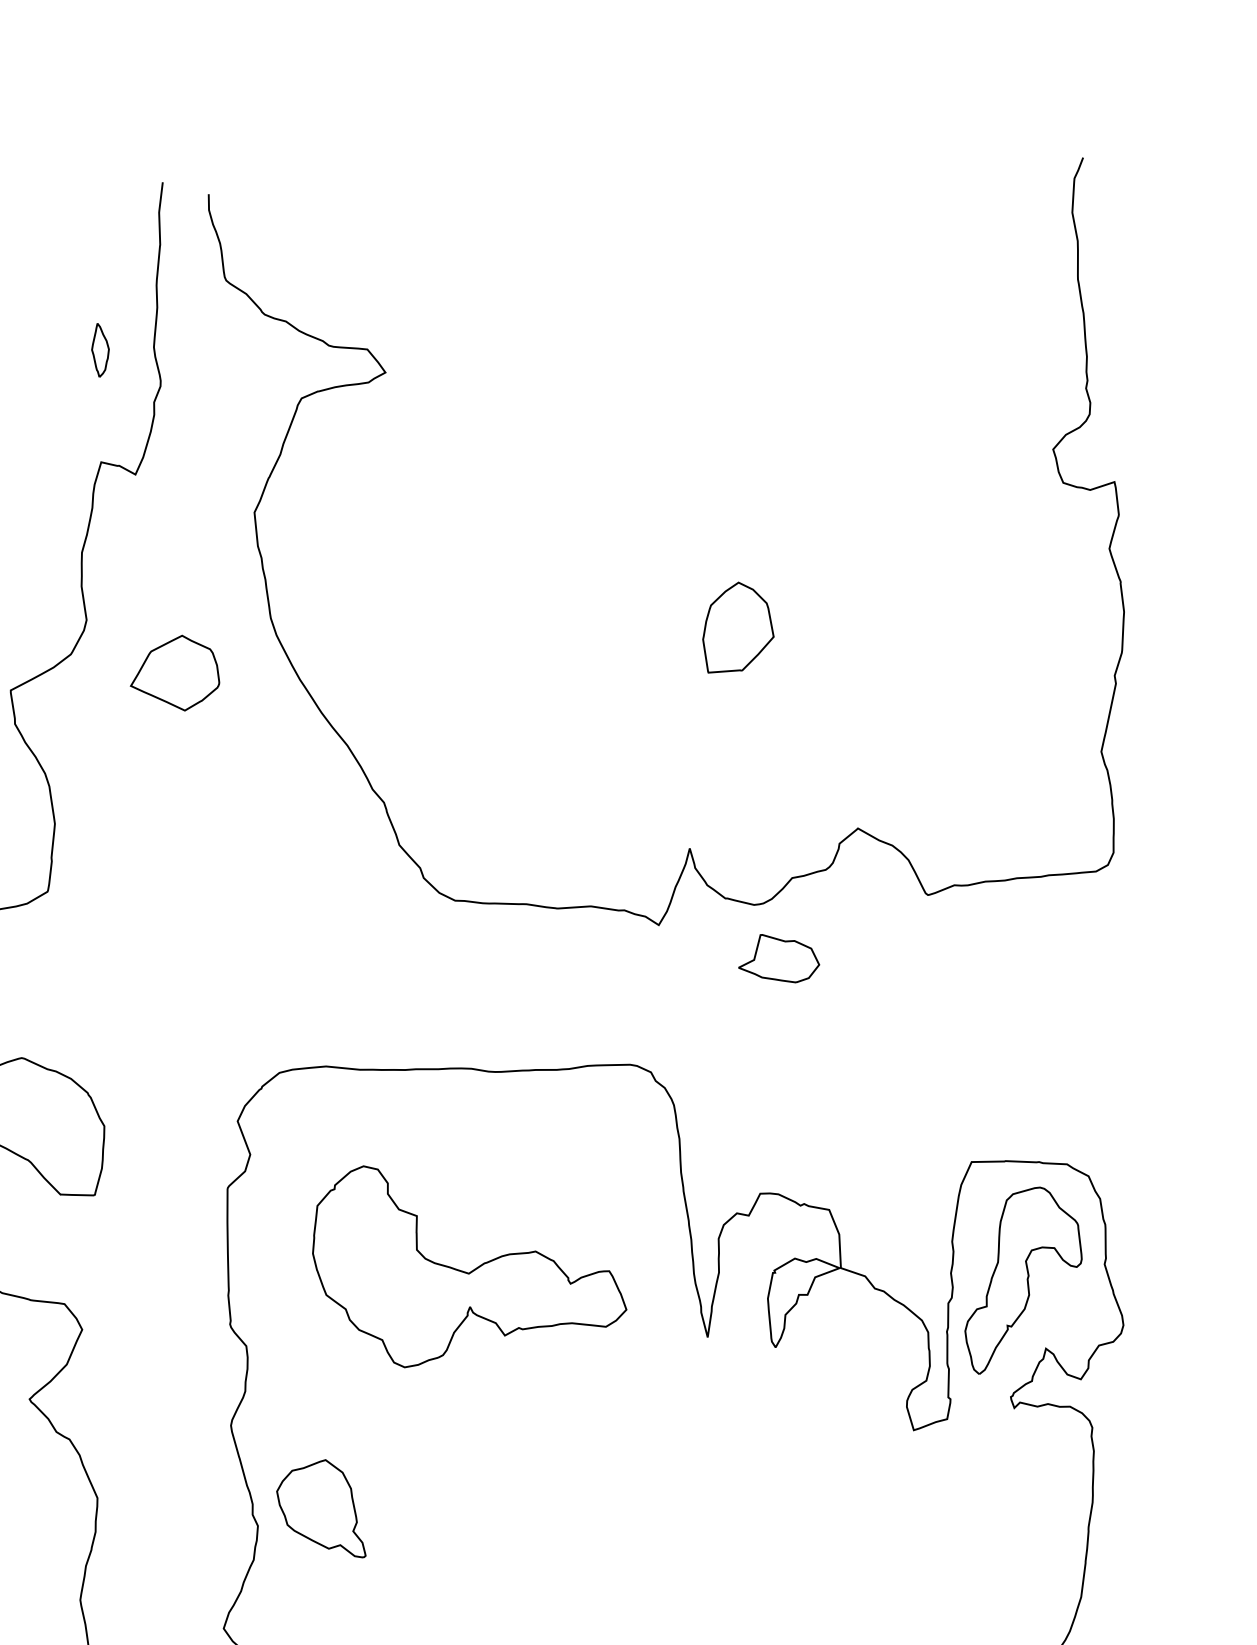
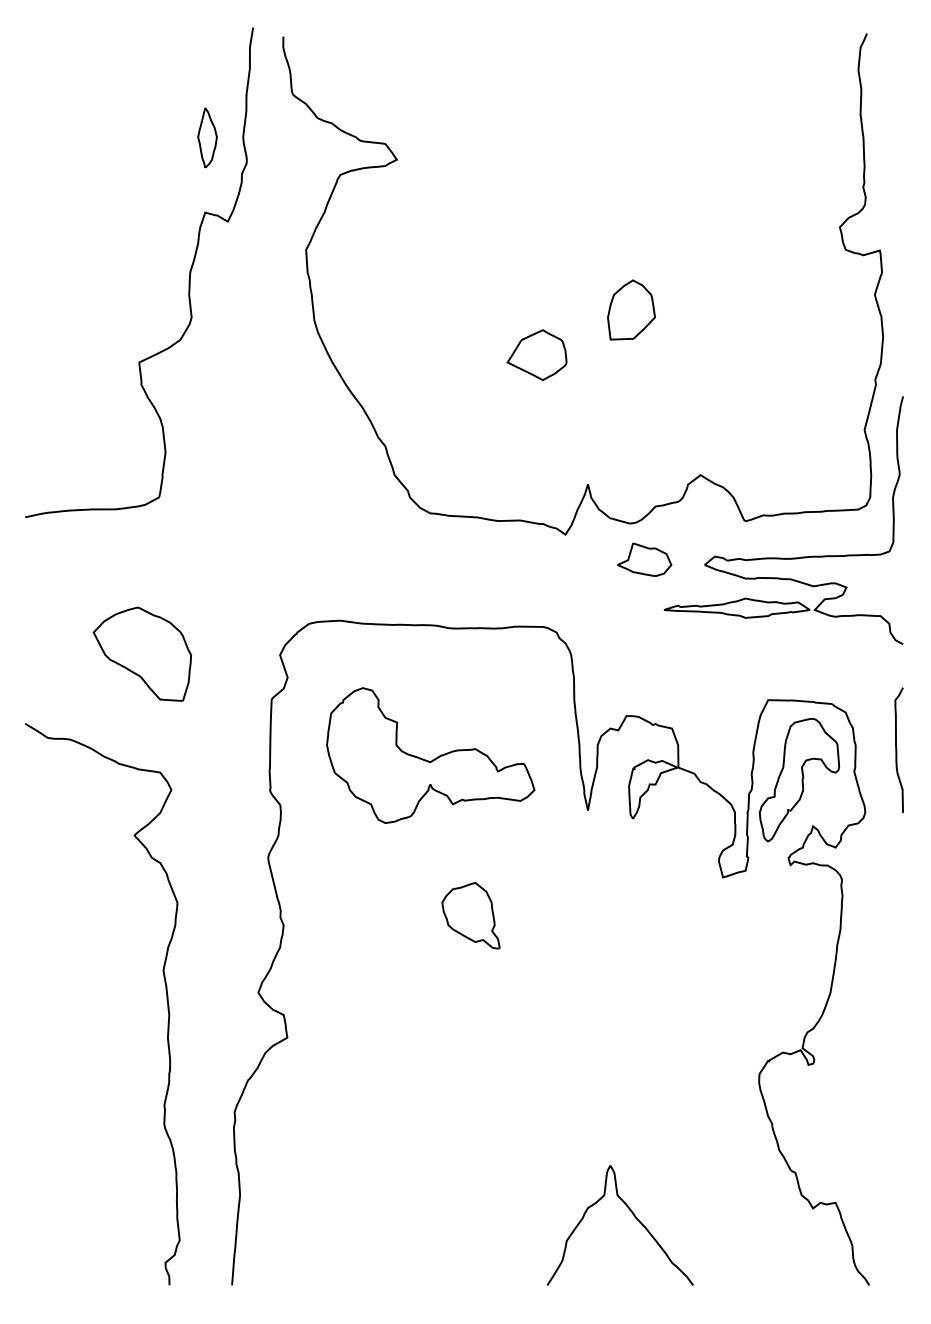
part: (100, 349) -> (207, 137), size x1.67
part: (737, 626) -> (631, 309), moved
part: (173, 672) -> (536, 354), moved
part: (986, 947) -> (783, 557), added
curve: (1168, 1230) -> (897, 750), added
part: (320, 1509) -> (470, 915), moved

